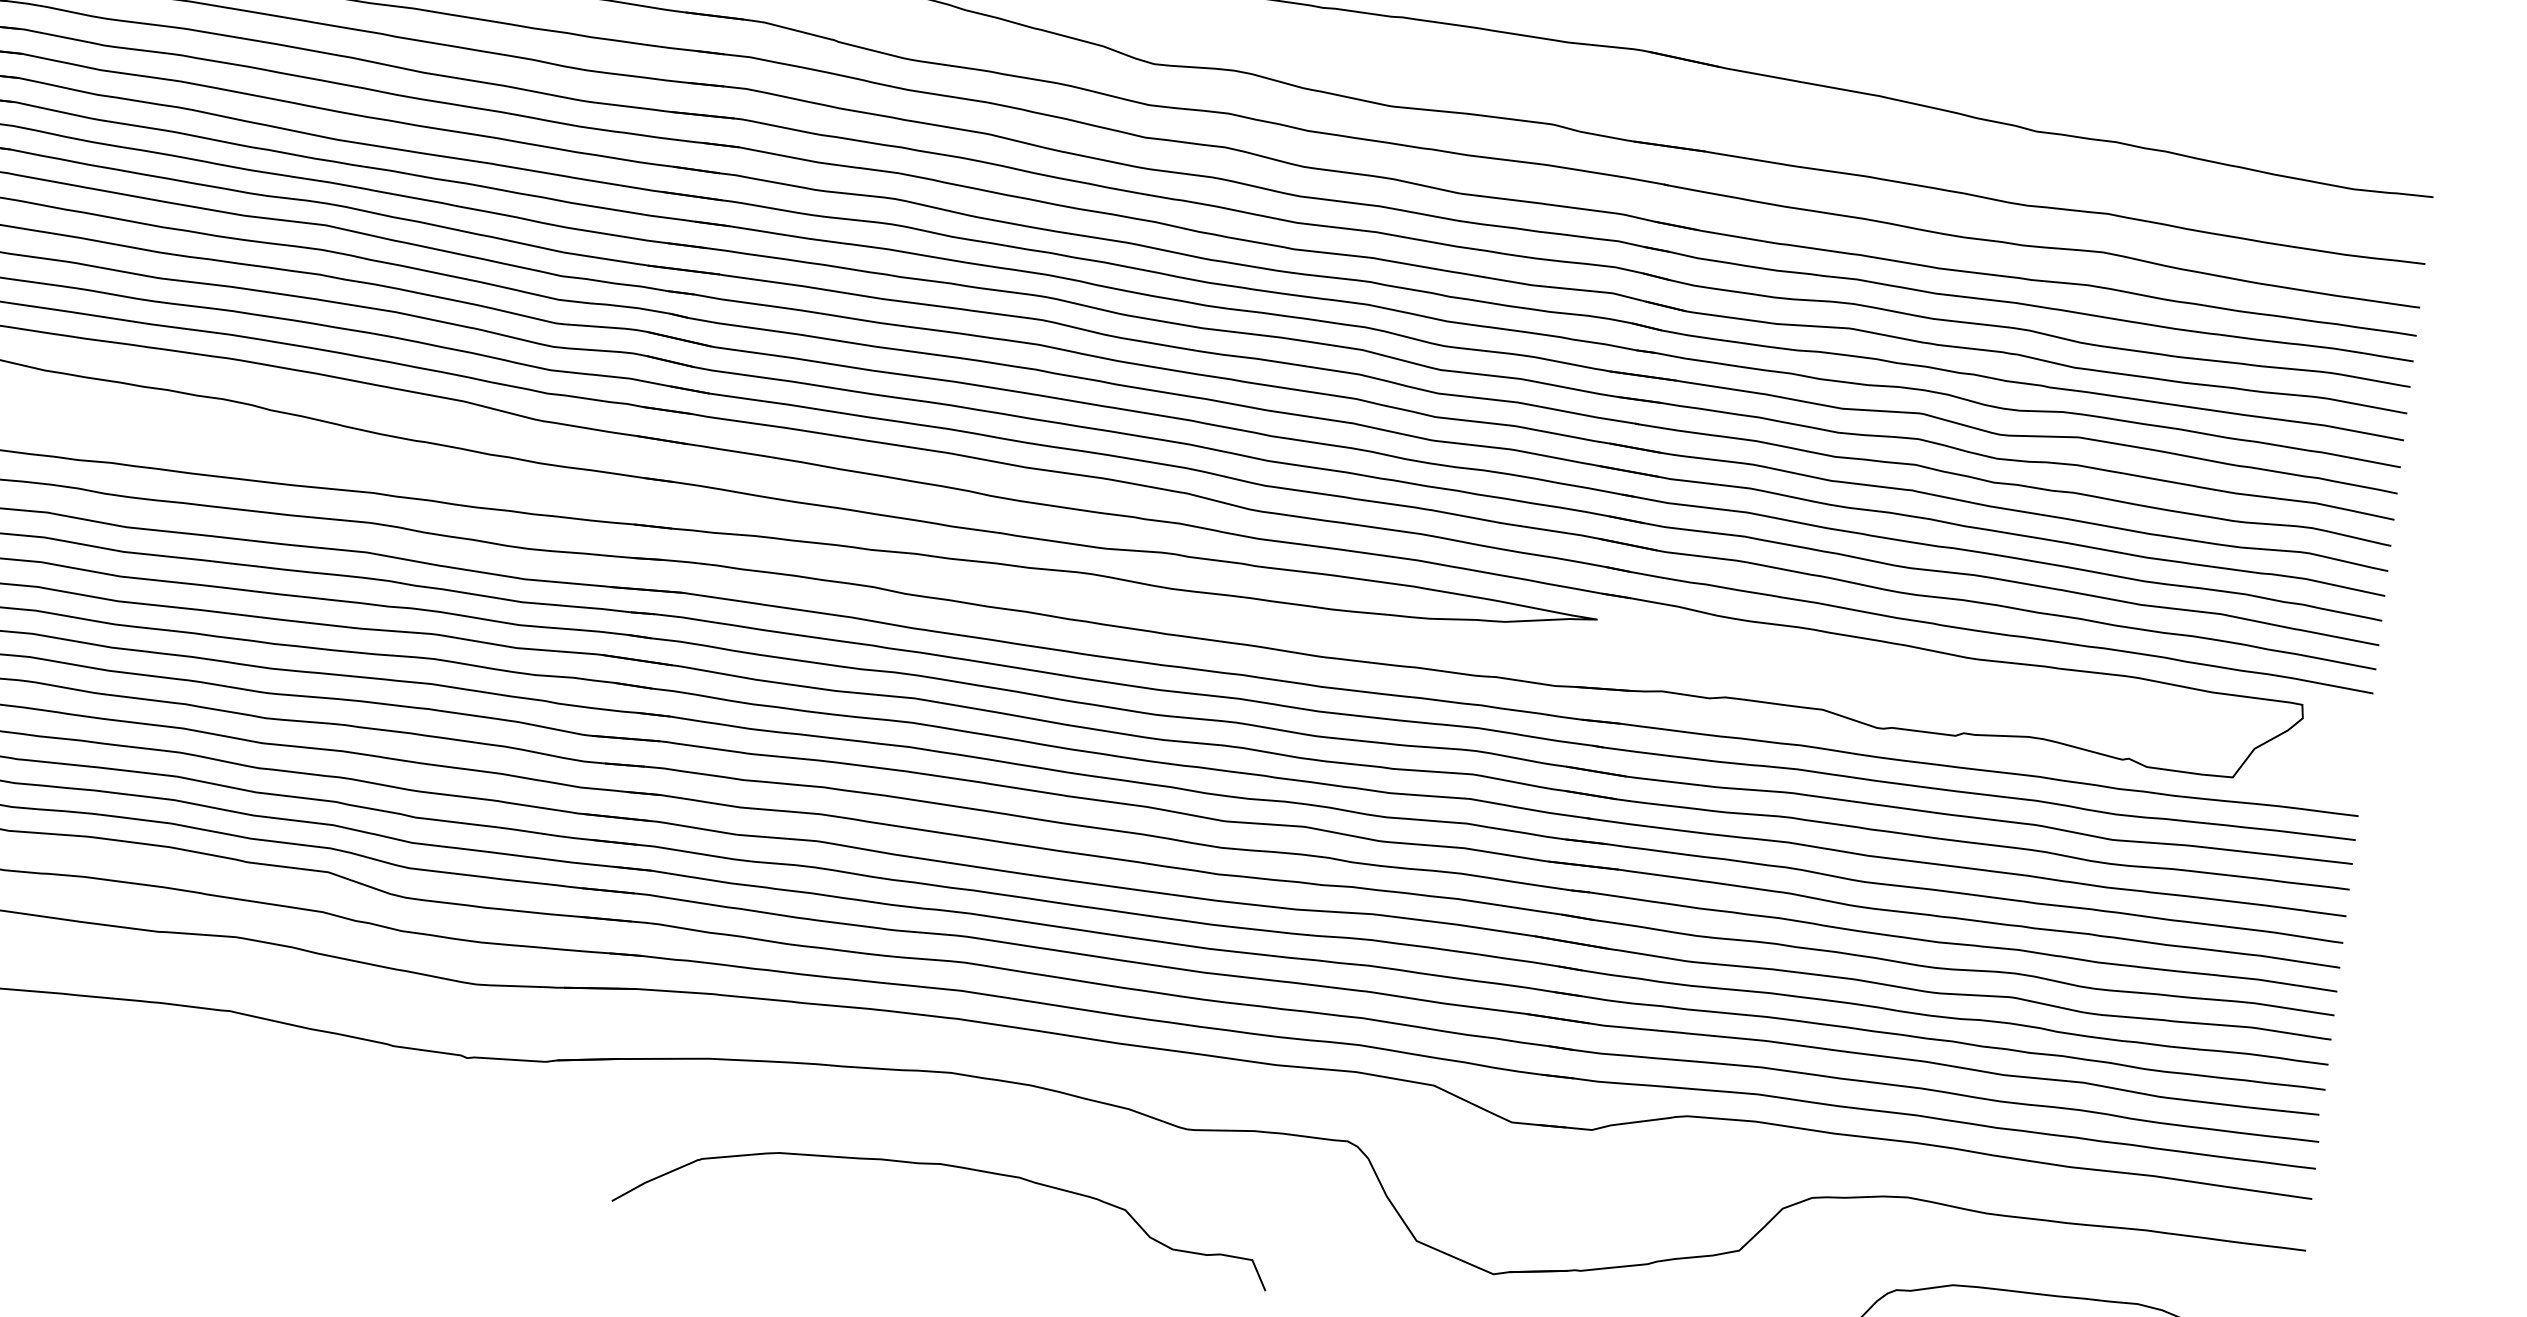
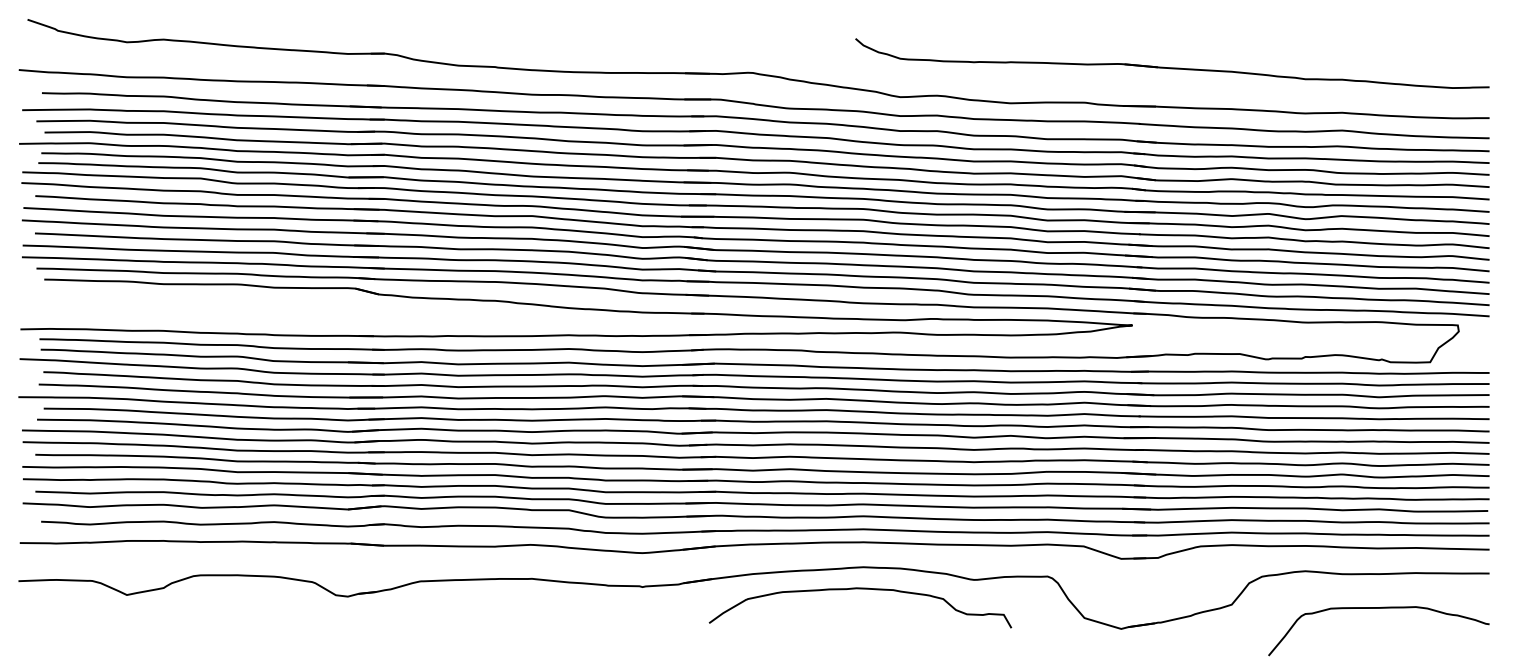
curve: (948, 1167) -> (860, 589), moved

